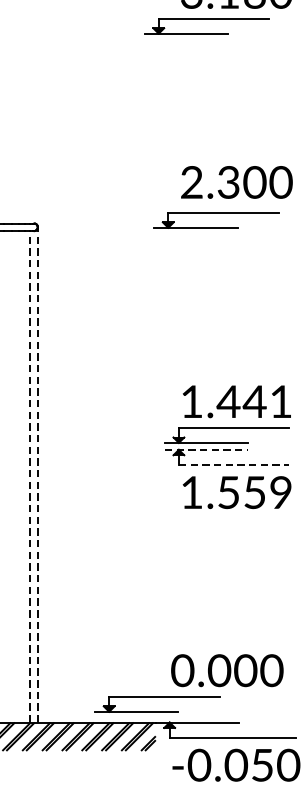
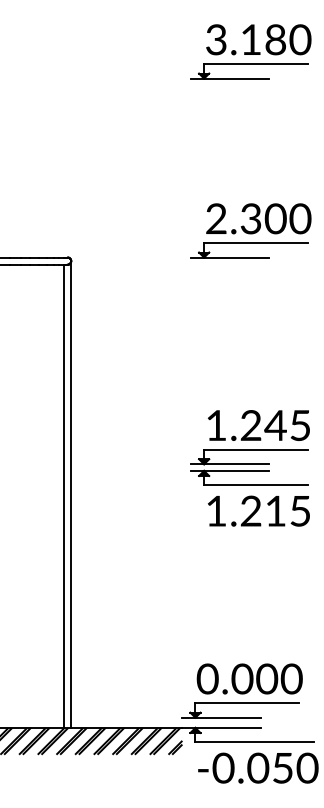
part: (206, 18) -> (249, 64), moved
part: (216, 212) -> (249, 243), moved
text: (253, 401) -> (274, 425), 1.441 -> 1.245
line: (206, 449) -> (230, 470), dashed -> solid
line: (234, 465) -> (256, 485), dashed -> solid
line: (38, 474) -> (71, 494), dashed -> solid
line: (30, 477) -> (64, 496), dashed -> solid
text: (254, 491) -> (275, 510), 1.559 -> 1.215
part: (156, 696) -> (240, 703), moved

